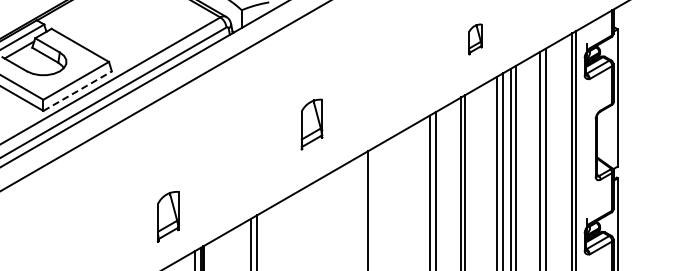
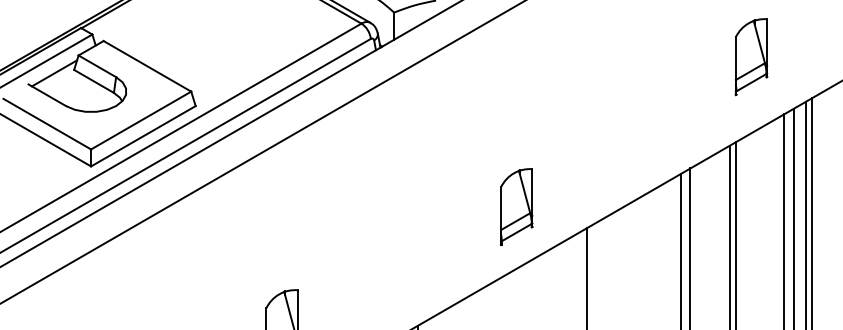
part: (475, 39) -> (751, 57), size x1.67
line: (77, 91) -> (143, 136), dashed -> solid
part: (311, 124) -> (515, 207), moved

